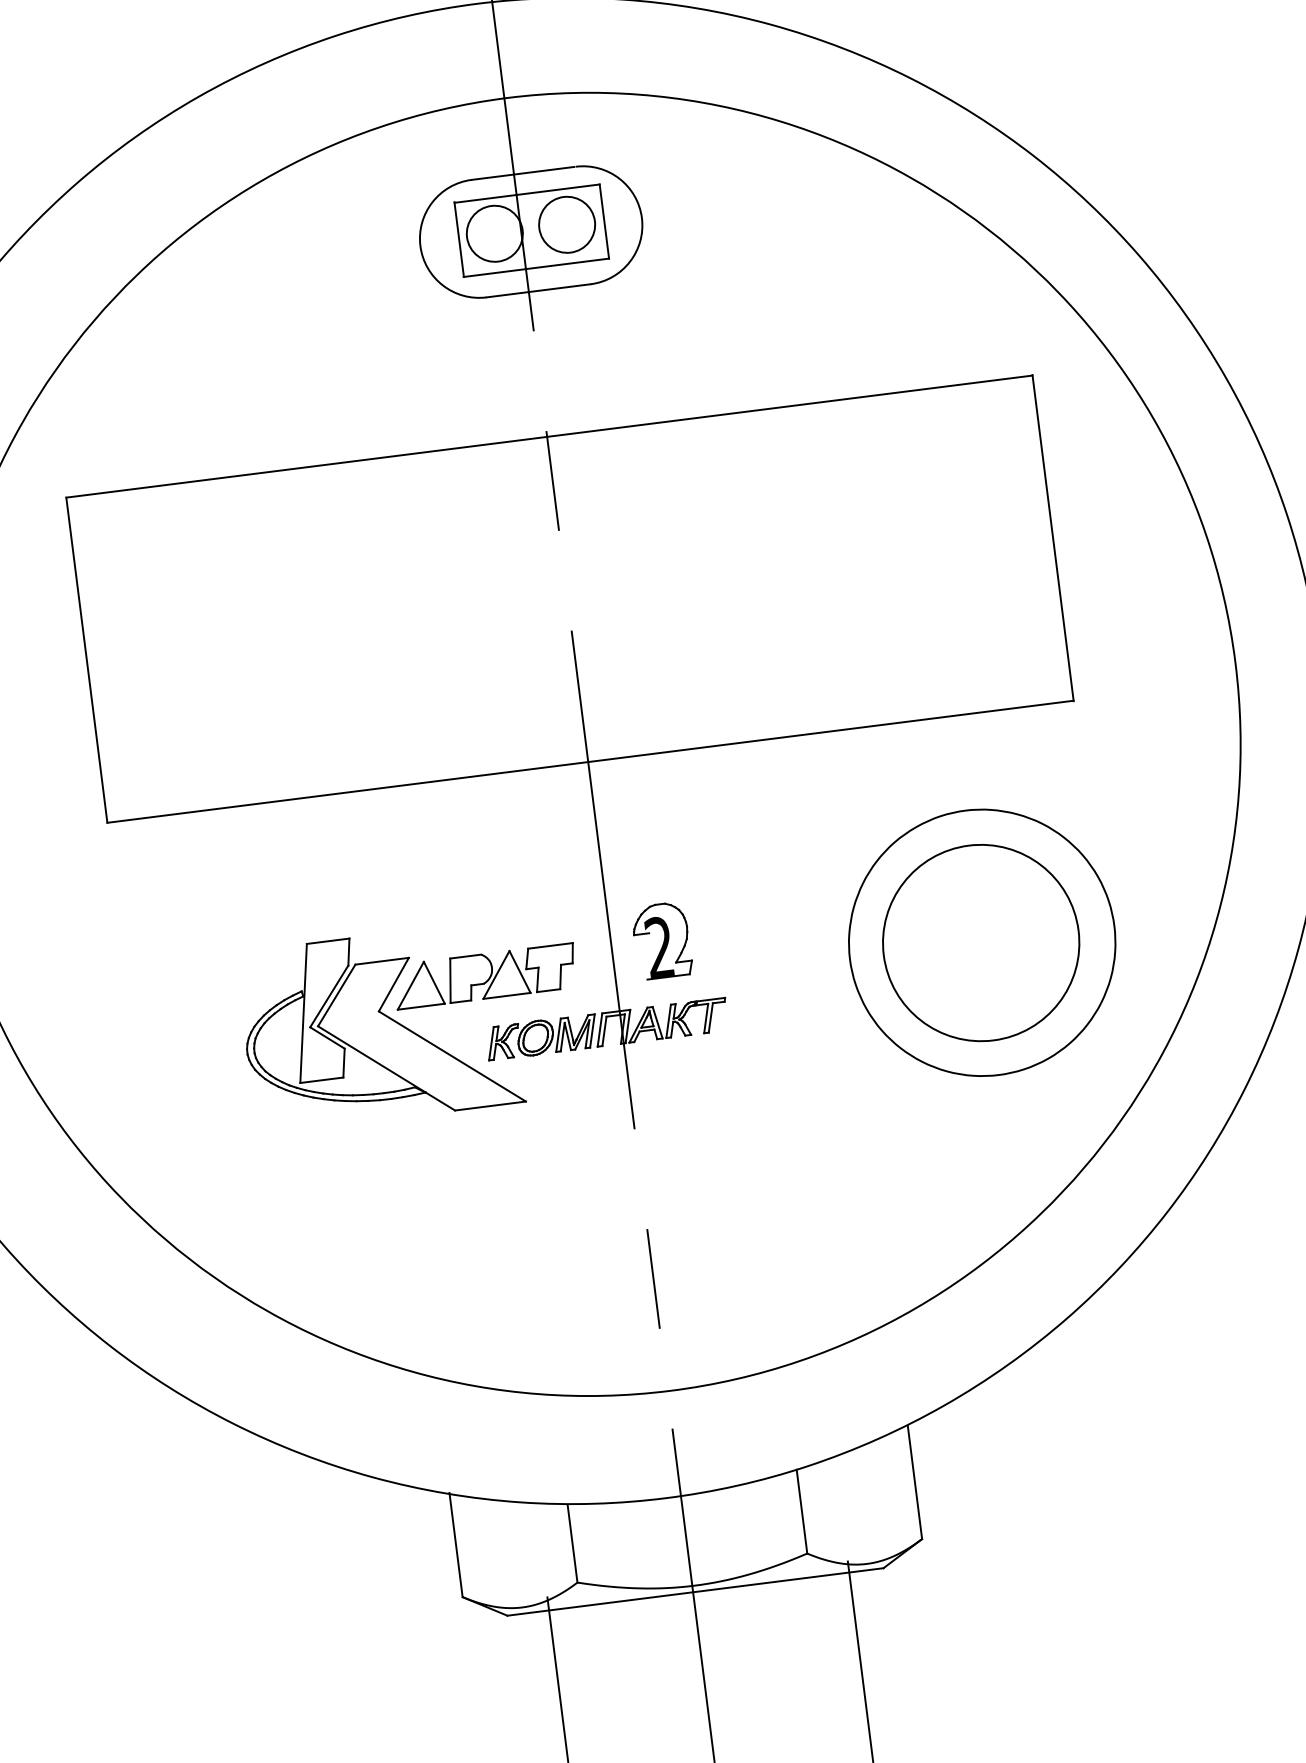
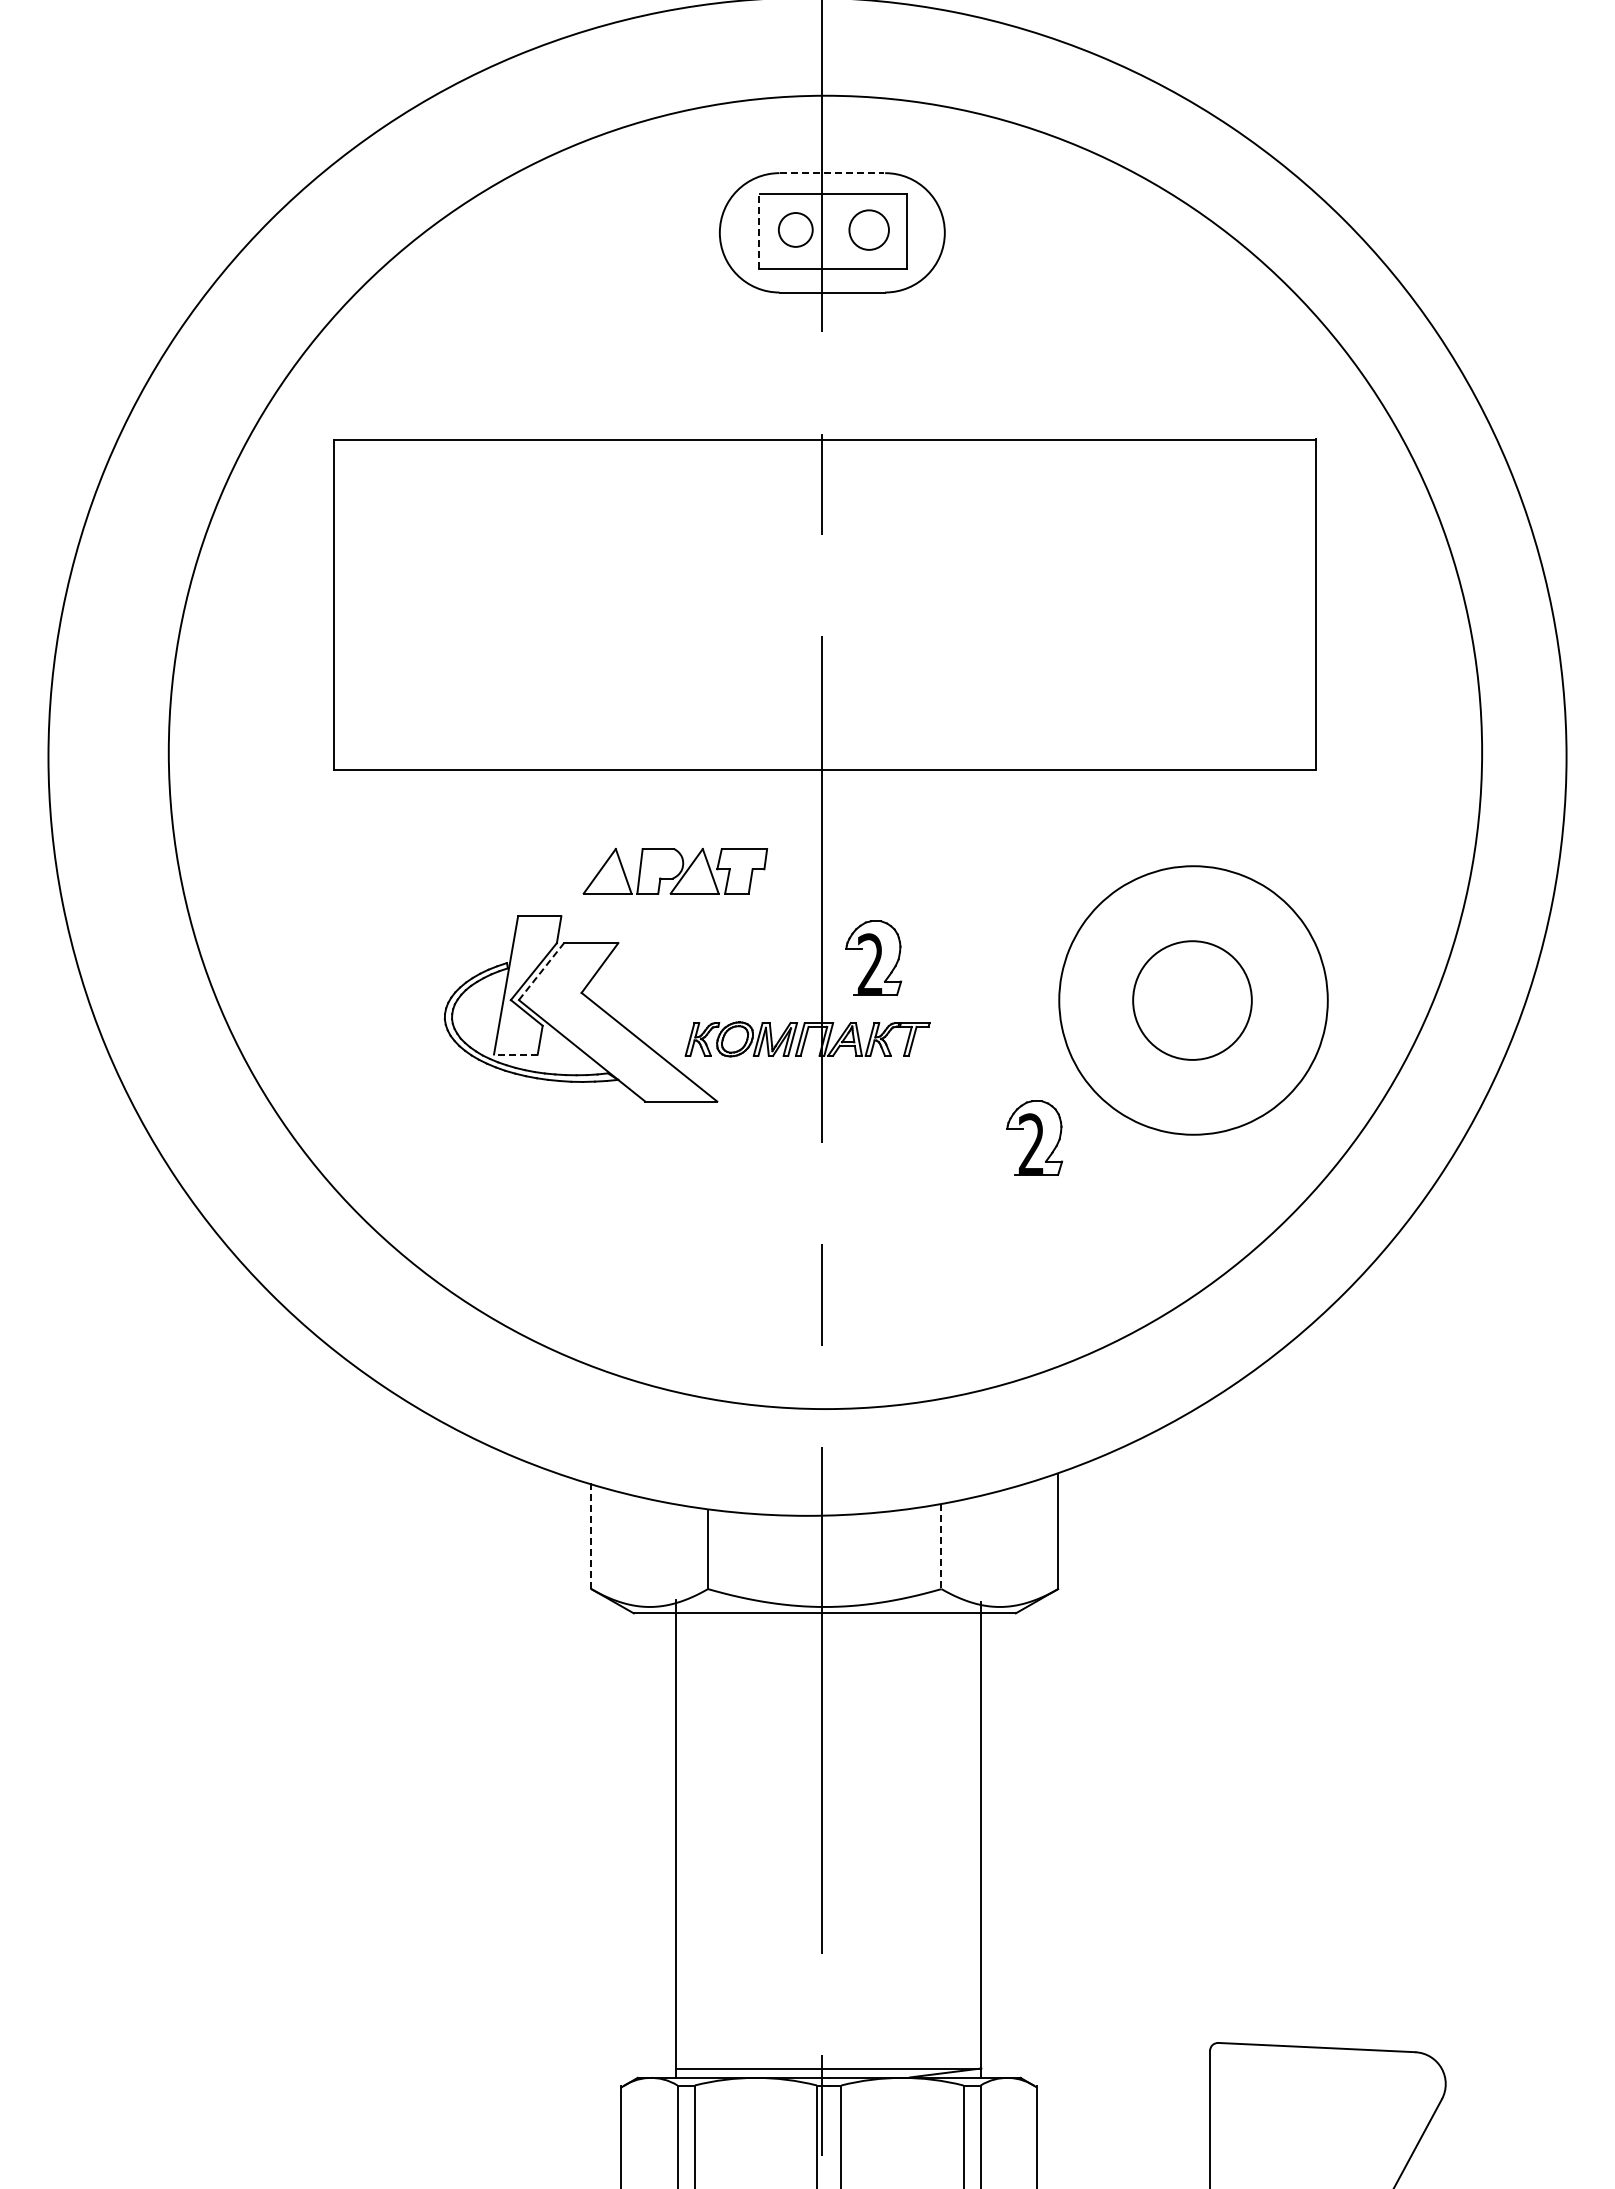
line: (523, 173) -> (832, 173), solid -> dashed
circle: (566, 224) -> (868, 229), size x0.7
circle: (494, 233) -> (795, 229), size x0.6
line: (459, 239) -> (759, 231), solid -> dashed
circle: (981, 942) -> (1192, 1000), size x0.6
part: (485, 976) -> (675, 871), moved
line: (336, 995) -> (541, 971), solid -> dashed
line: (321, 1080) -> (515, 1054), solid -> dashed
part: (842, 1097) -> (1034, 1137), added
line: (802, 1511) -> (941, 1546), solid -> dashed
line: (456, 1545) -> (591, 1536), solid -> dashed

